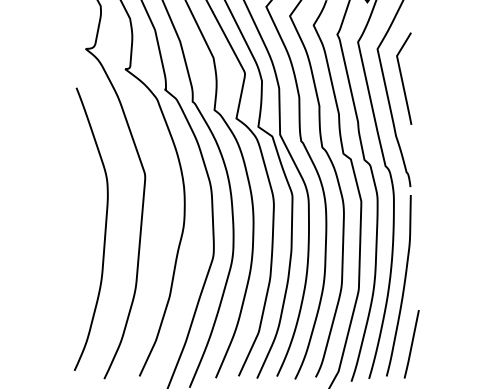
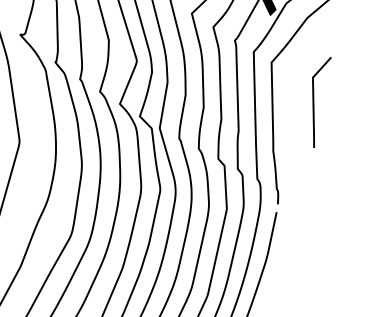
curve: (402, 78) -> (314, 100), moved

